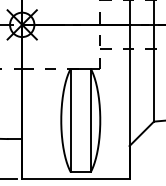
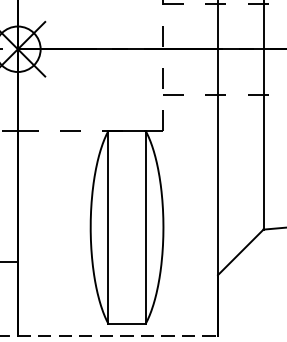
line: (75, 178) -> (117, 335), solid -> dashed

